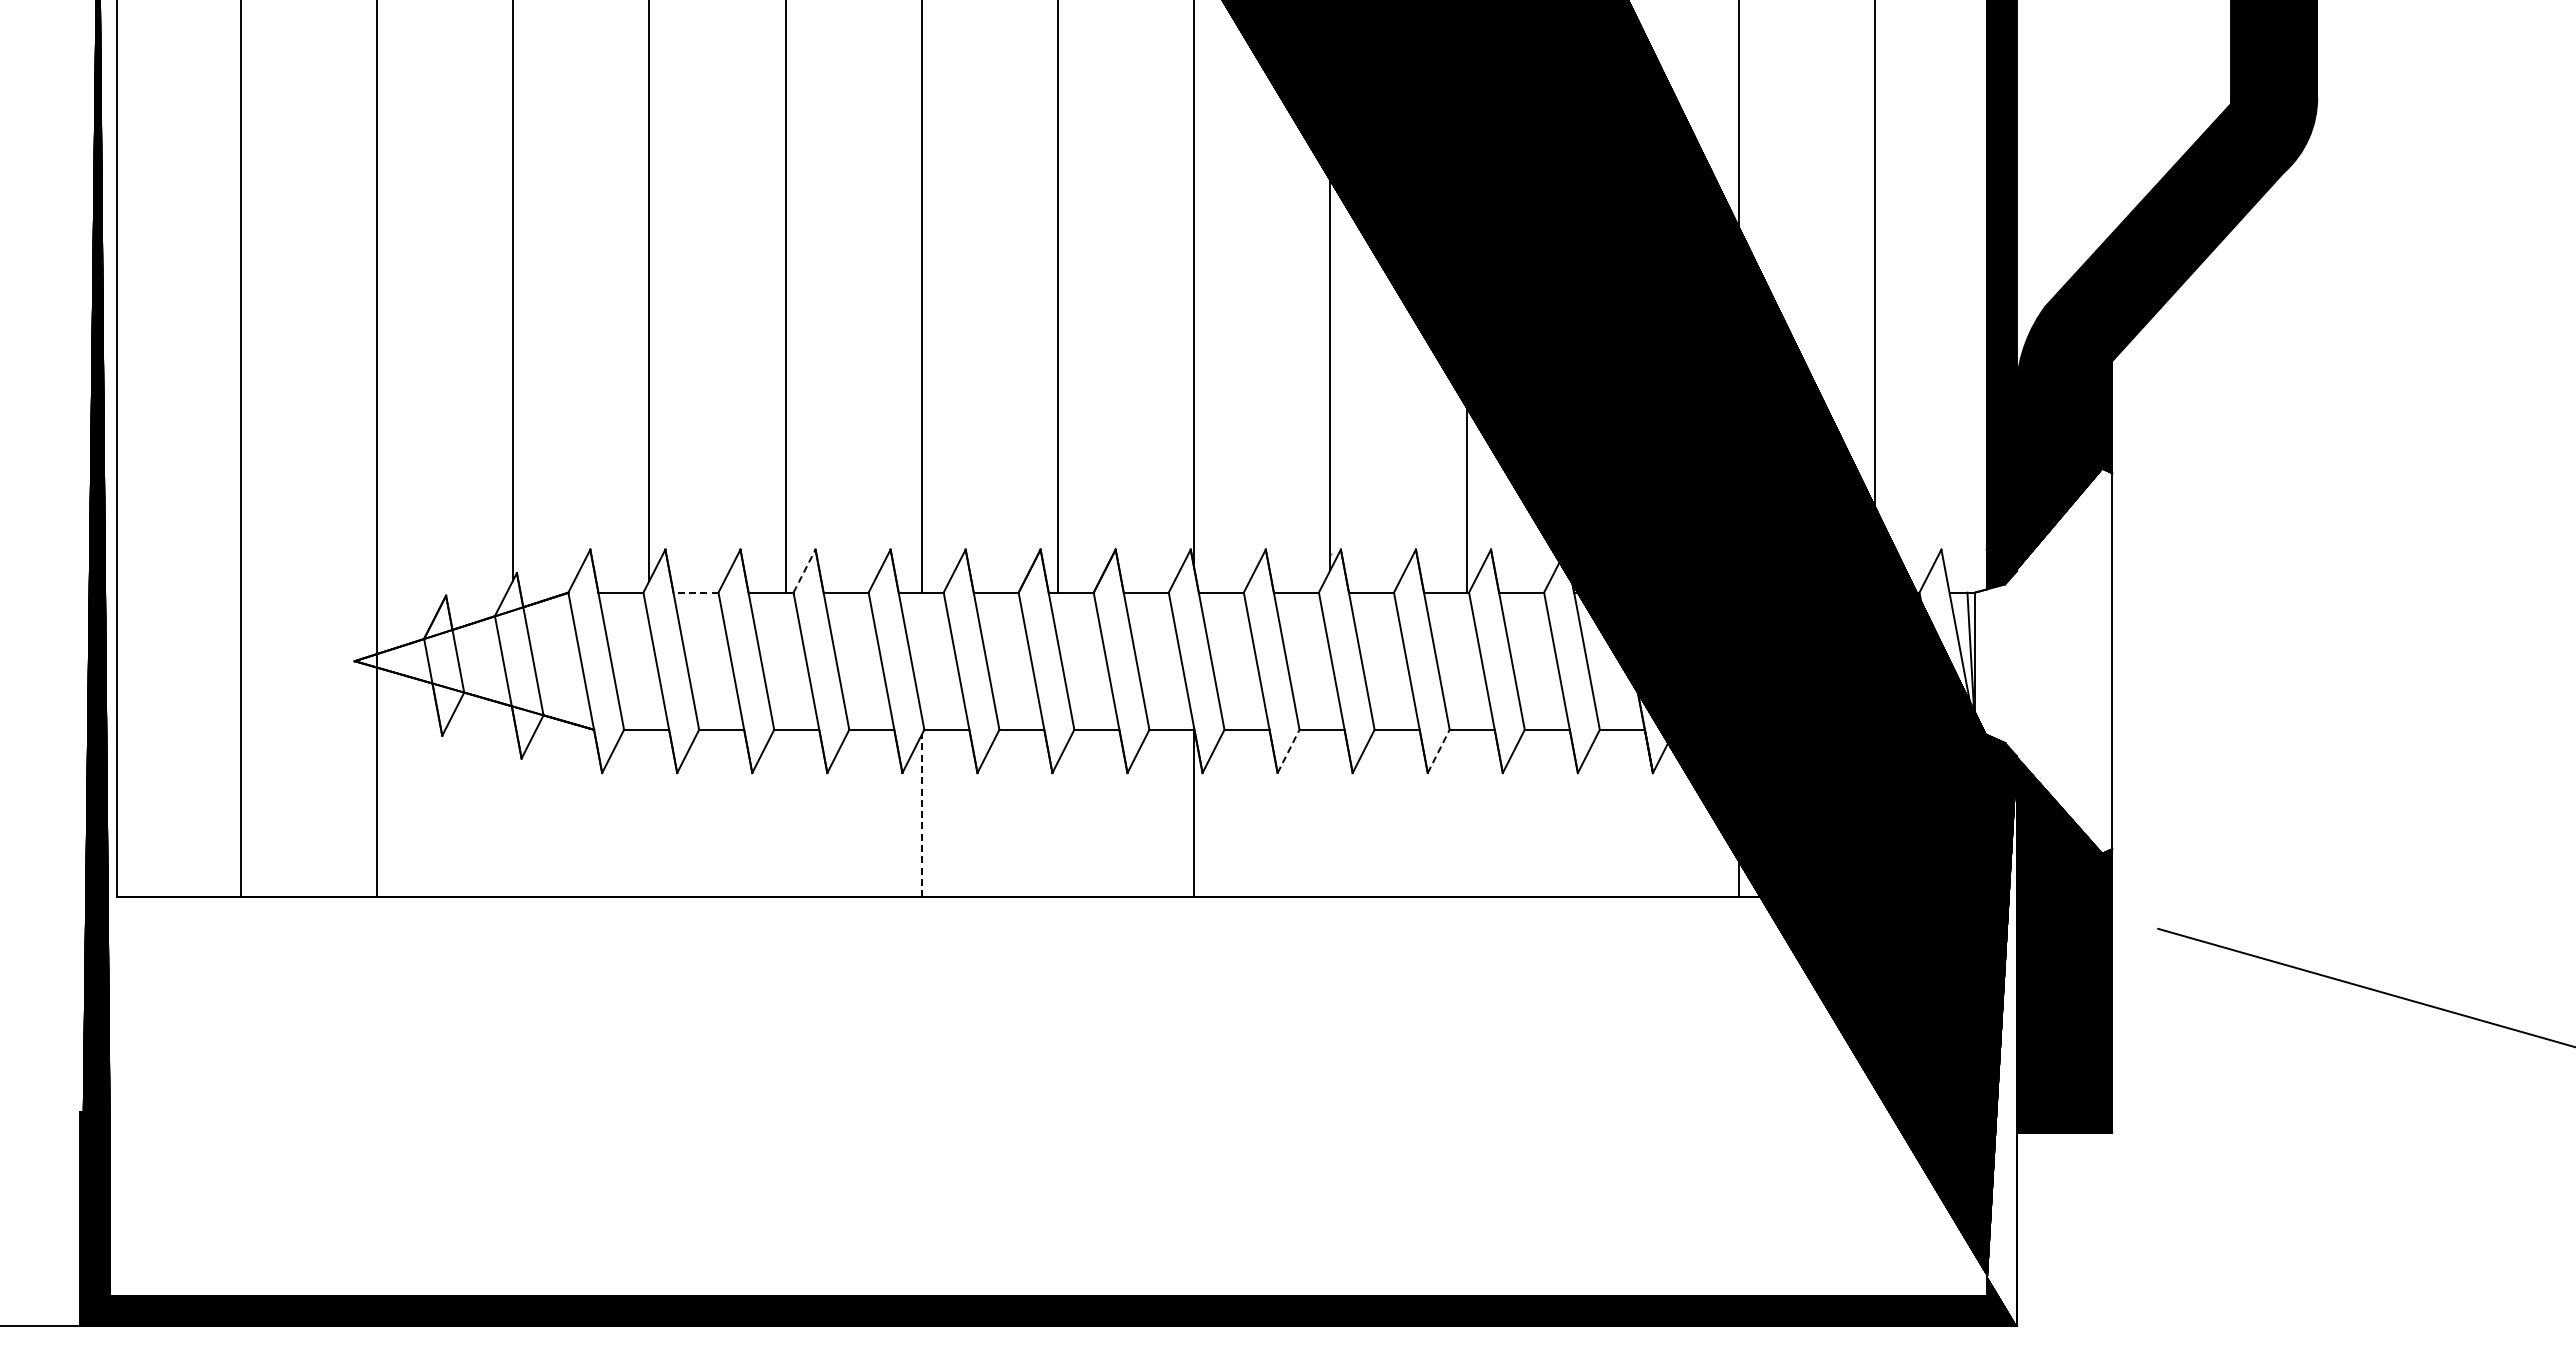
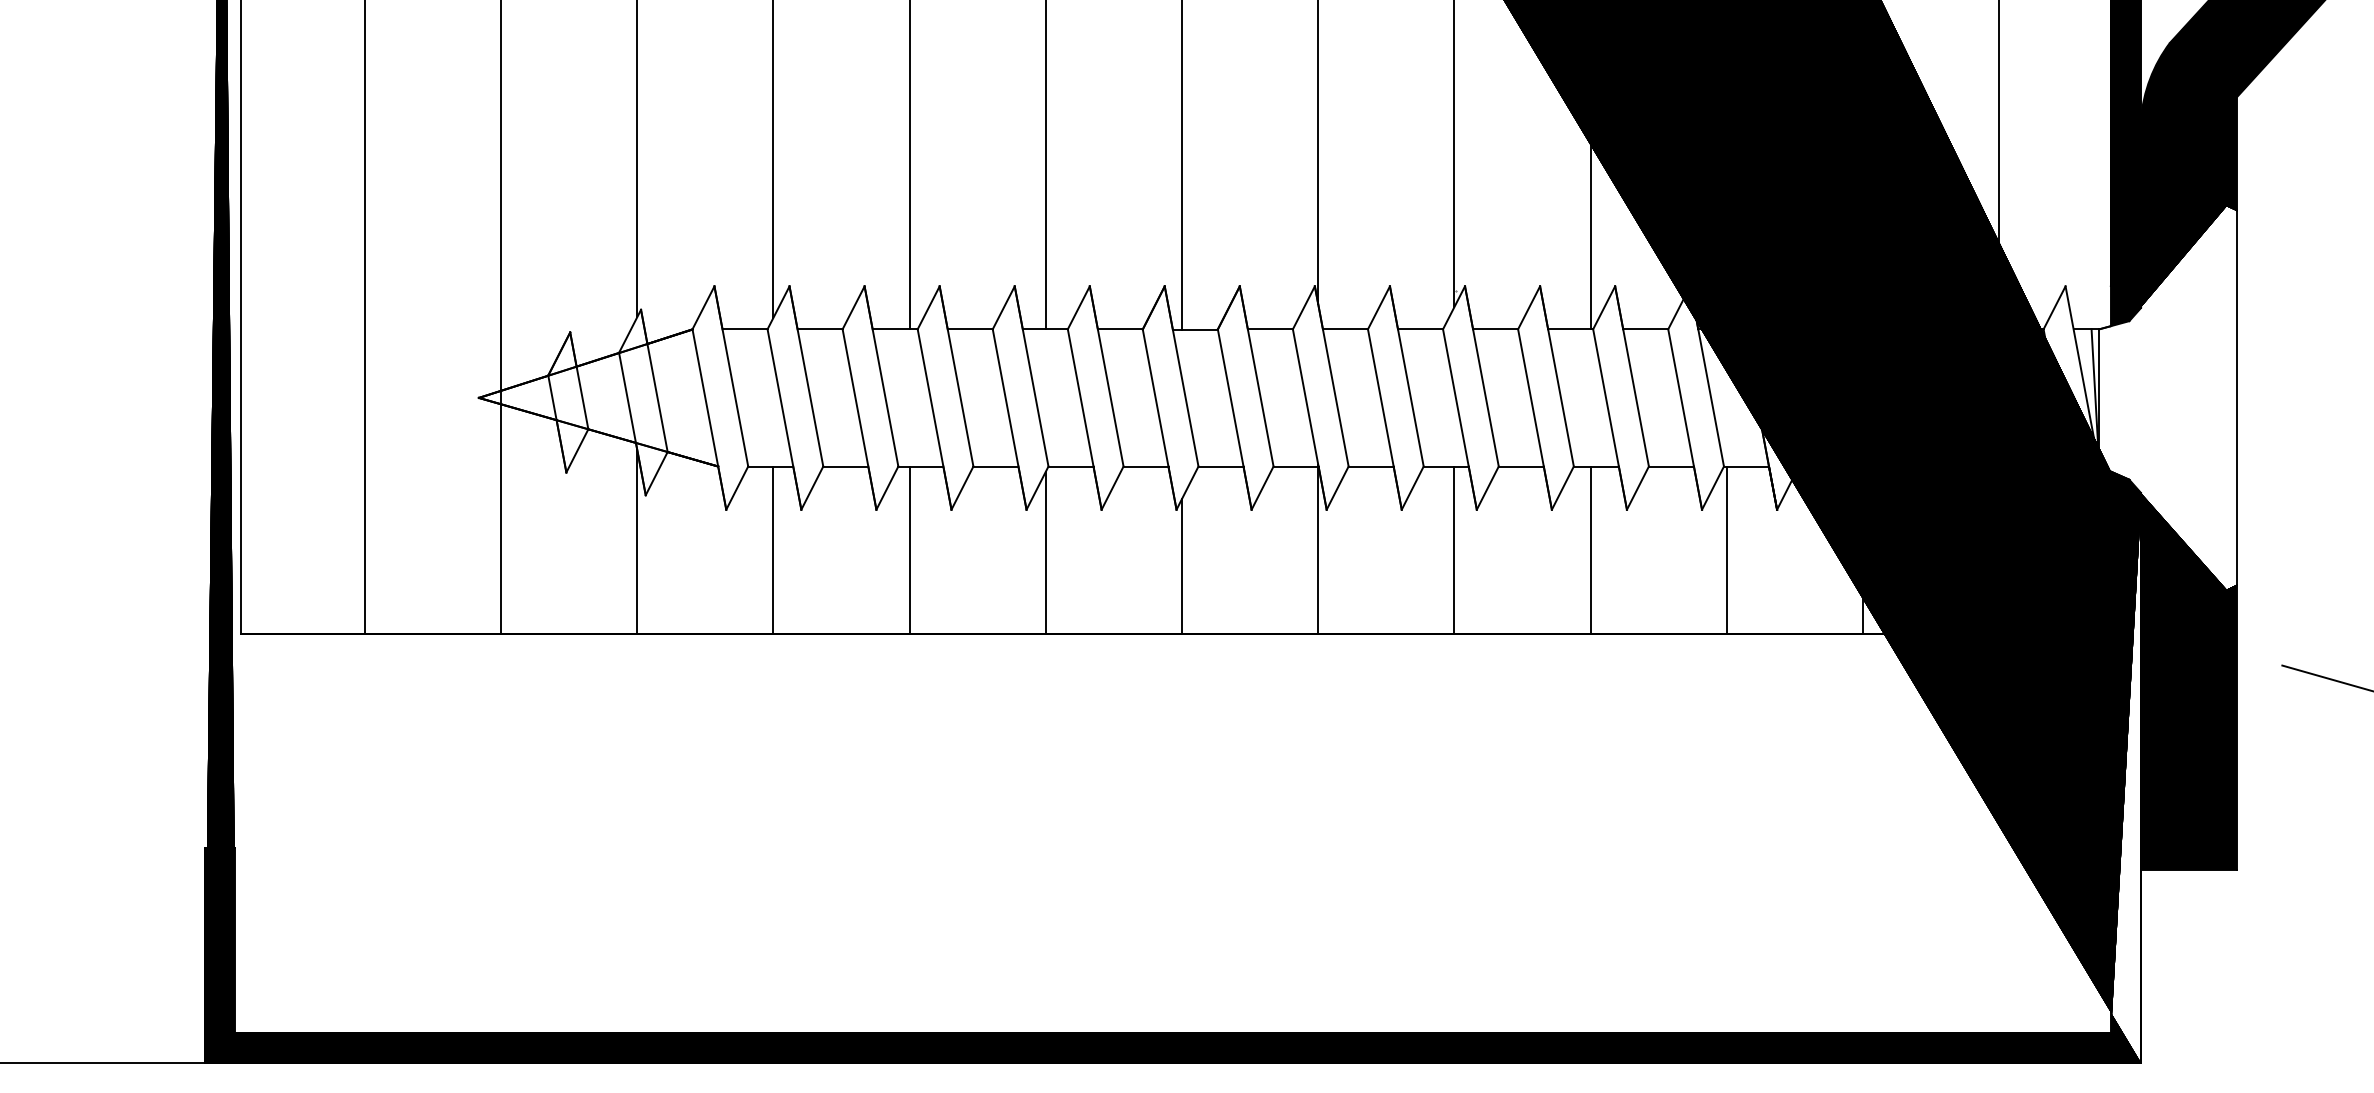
line: (804, 570) -> (928, 307), dashed -> solid
line: (695, 592) -> (819, 329), dashed -> solid
line: (1288, 750) -> (1412, 487), dashed -> solid
line: (1438, 750) -> (1562, 487), dashed -> solid
line: (513, 805) -> (637, 542), added
line: (649, 813) -> (773, 550), added
line: (785, 813) -> (909, 550), added
line: (1330, 813) -> (1454, 550), added
line: (1466, 813) -> (1590, 550), added
line: (1602, 813) -> (1726, 550), added
line: (921, 815) -> (1045, 552), dashed -> solid
line: (1057, 829) -> (1181, 566), added

